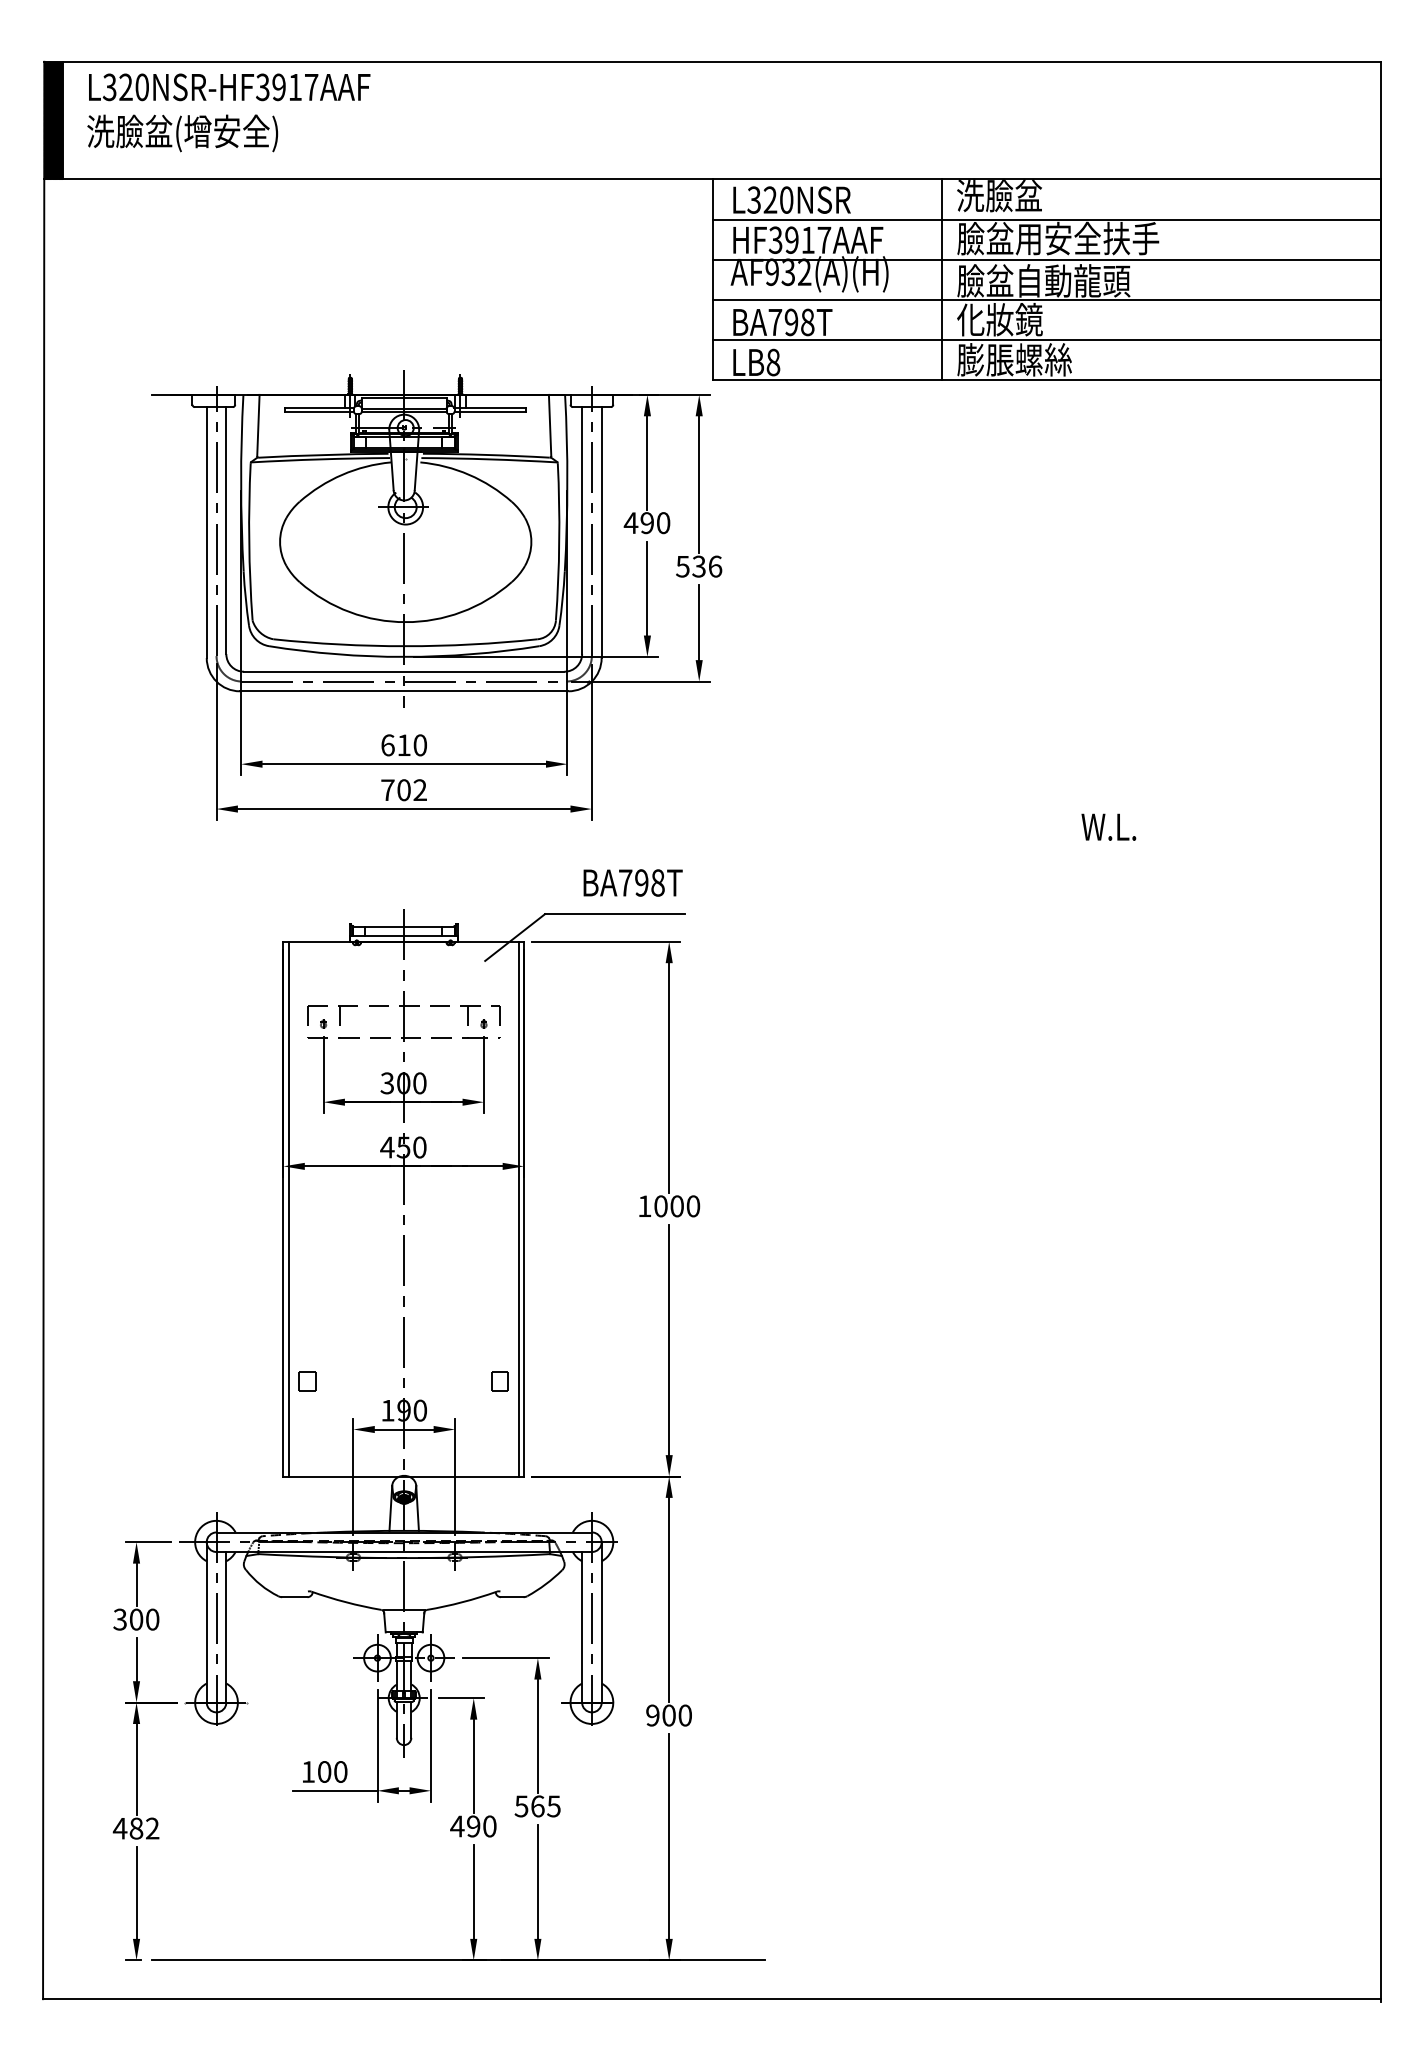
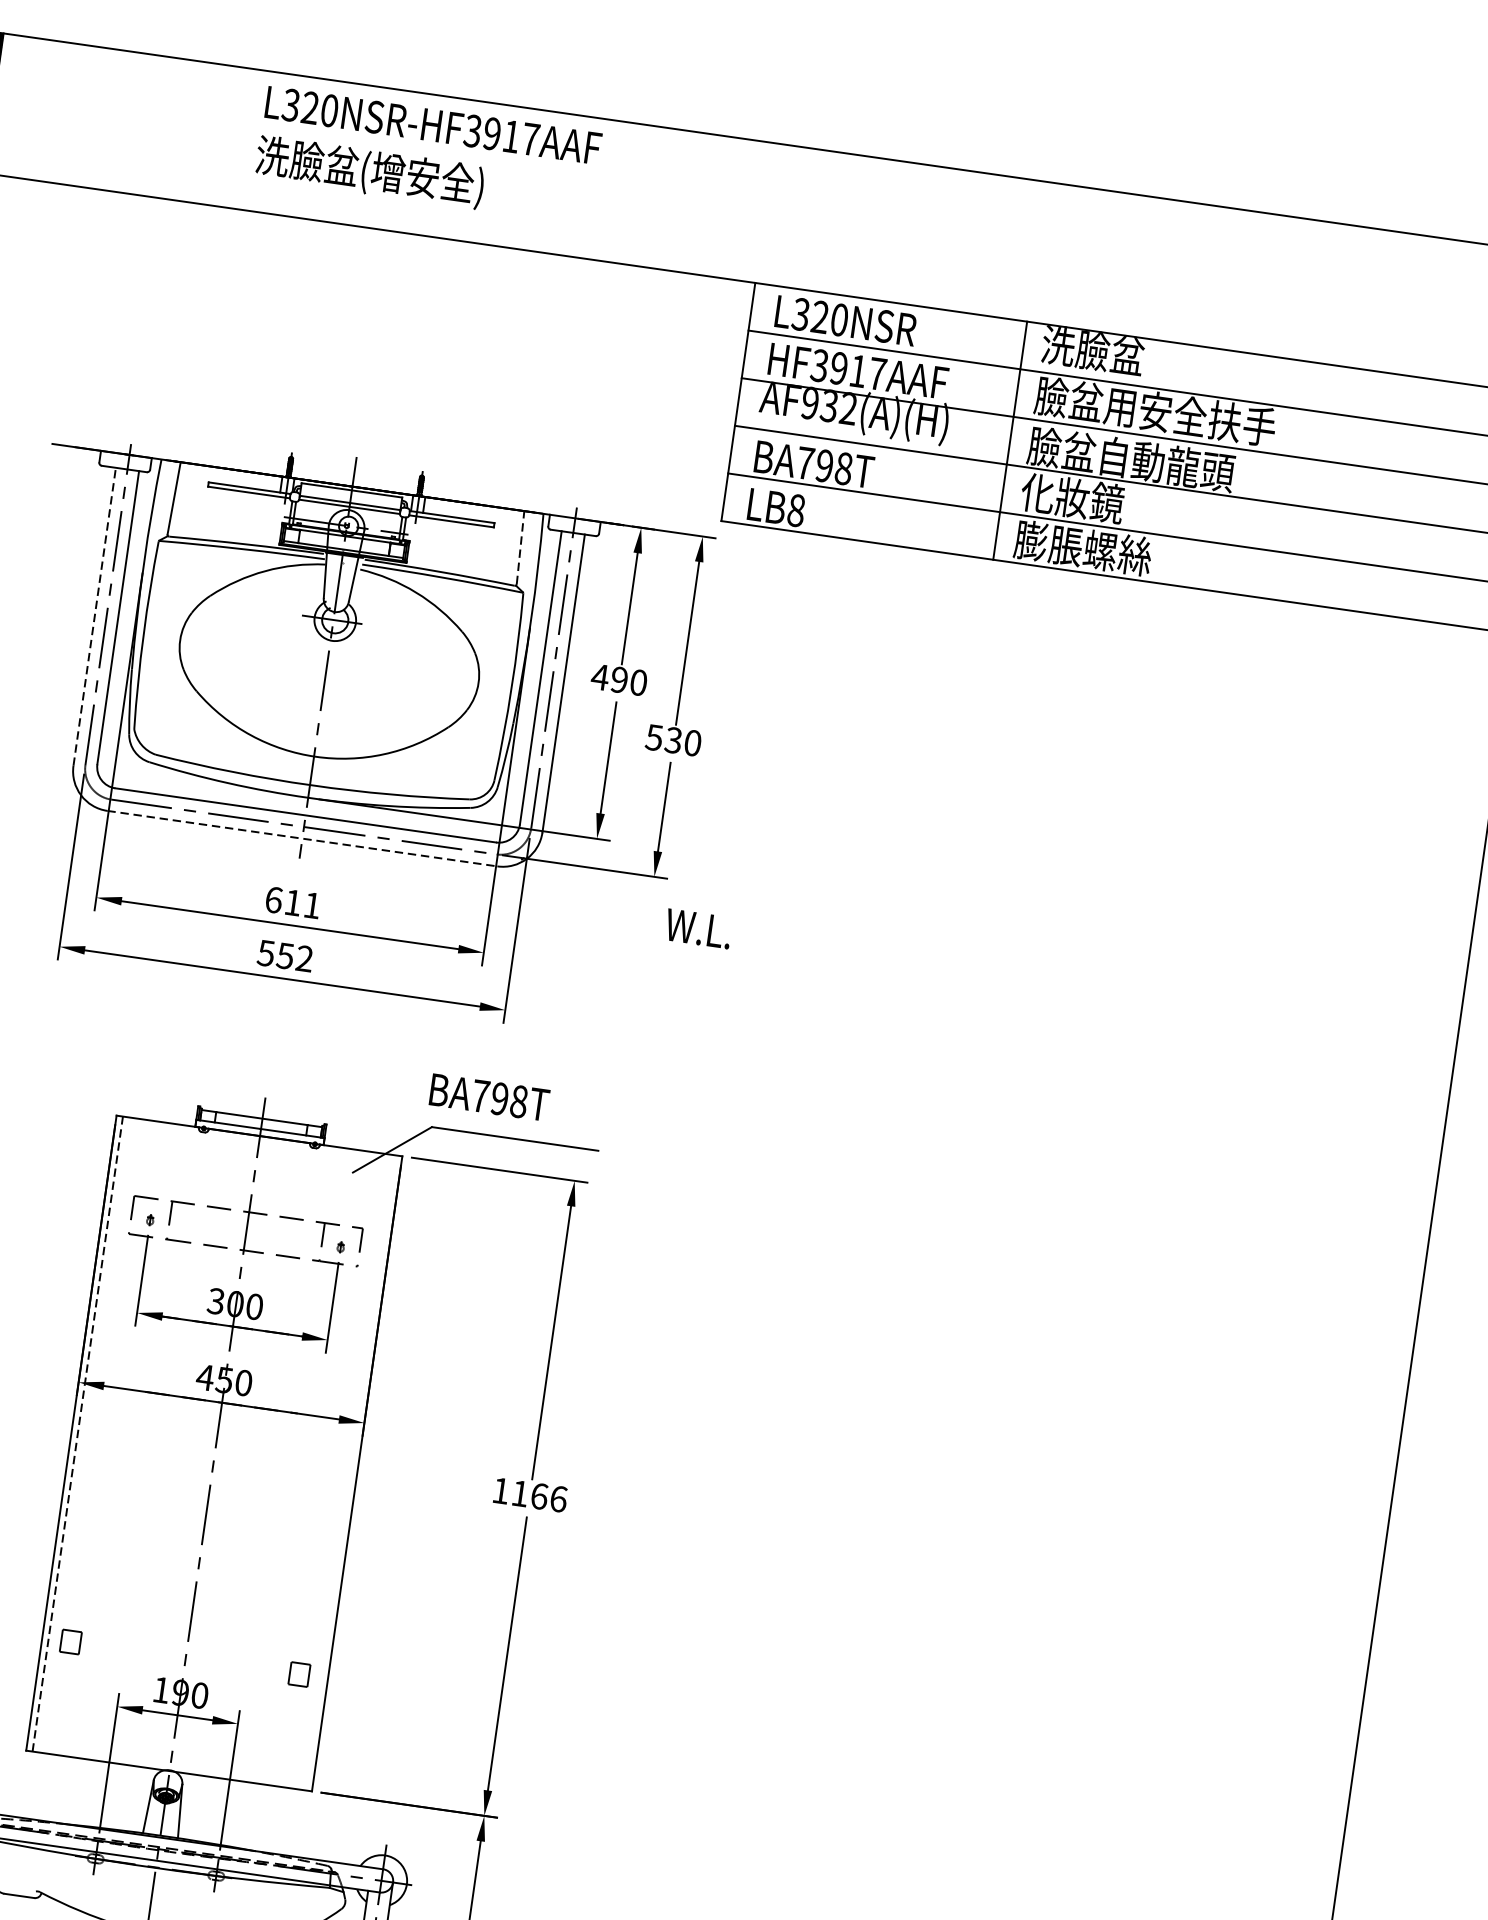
text: (228, 112) -> (427, 155), moved
line: (550, 425) -> (521, 547), solid -> dashed
line: (206, 532) -> (94, 616), solid -> dashed
text: (715, 566) -> (693, 743), 536 -> 530
line: (404, 691) -> (302, 838), solid -> dashed
text: (419, 745) -> (311, 905), 610 -> 611
text: (395, 790) -> (275, 954), 702 -> 552
text: (1108, 826) -> (698, 927), moved
text: (632, 882) -> (488, 1096), moved
text: (677, 1206) -> (539, 1496), 1000 -> 1166
line: (288, 1208) -> (77, 1433), solid -> dashed
line: (518, 1208) -> (350, 1472), removed

